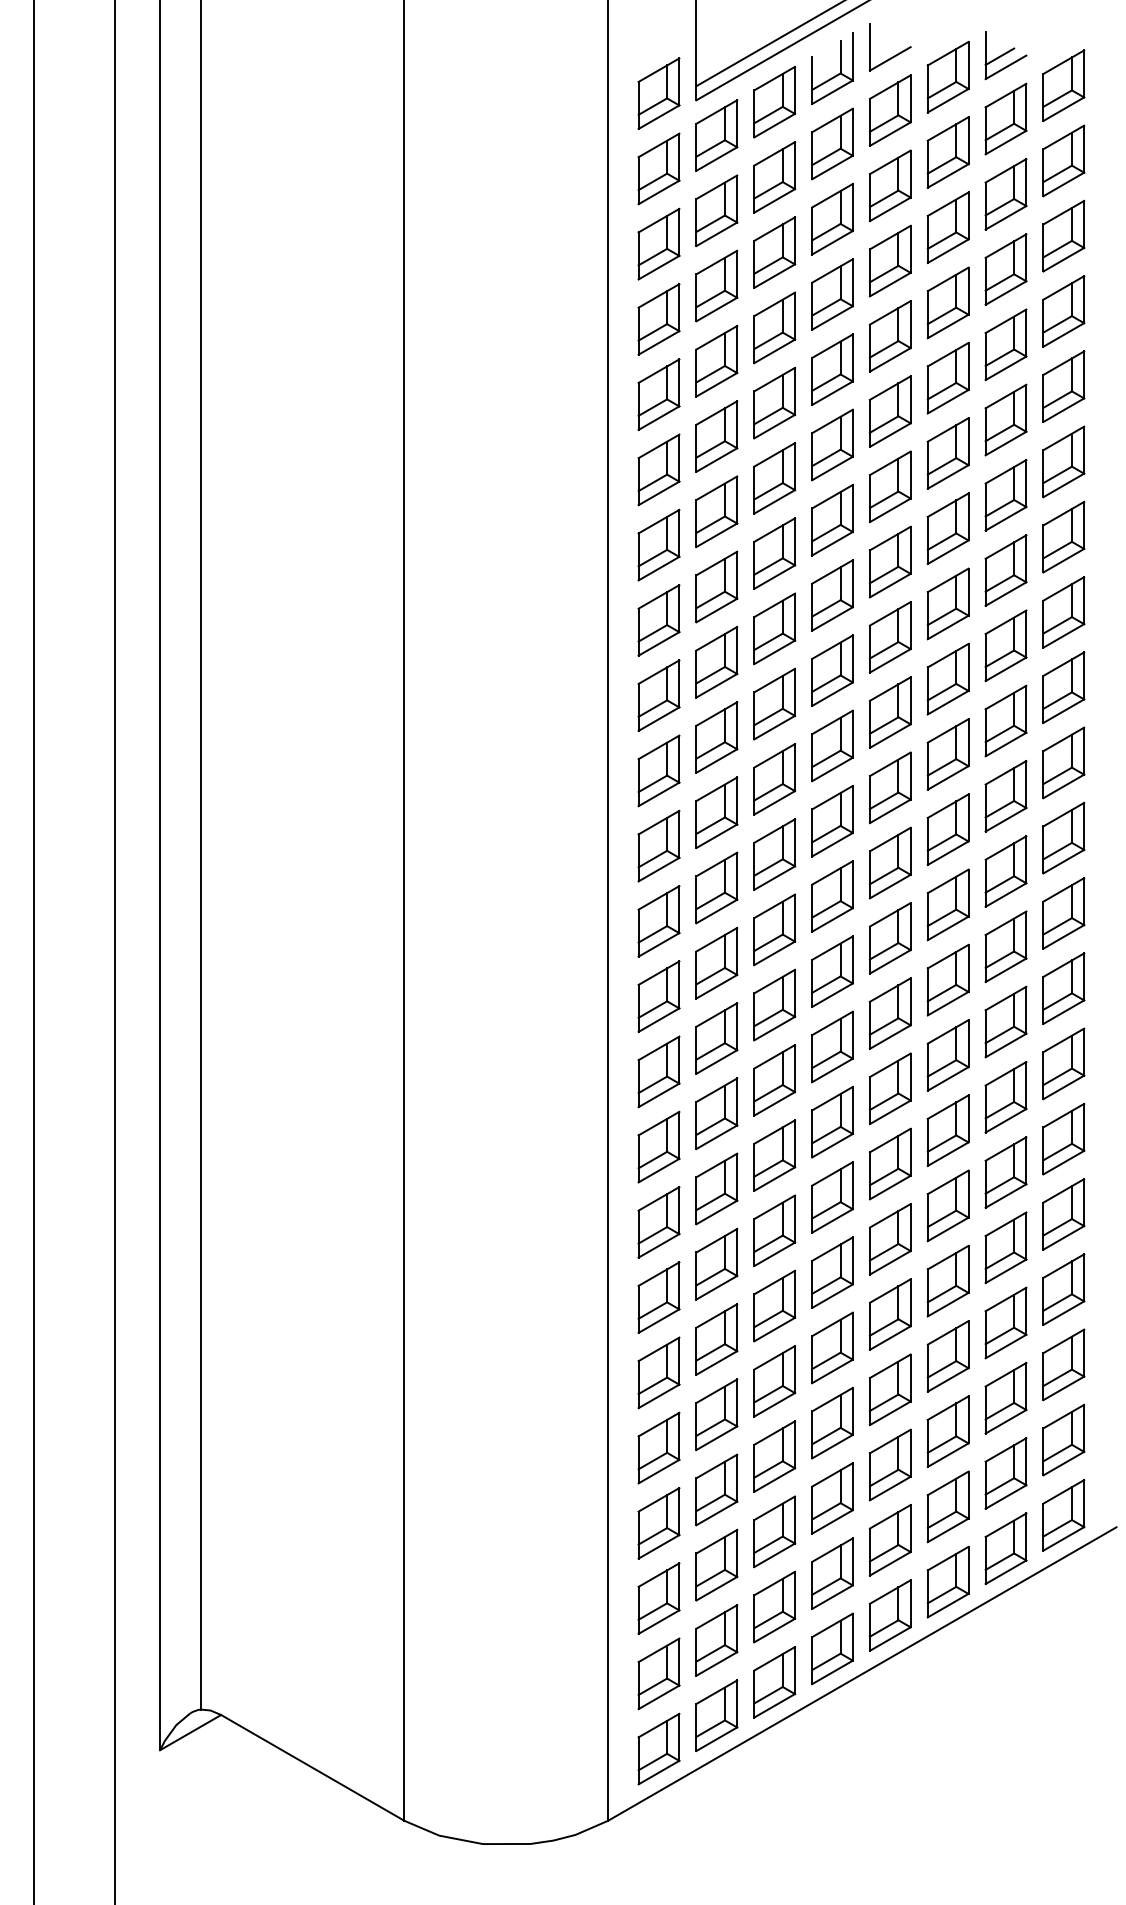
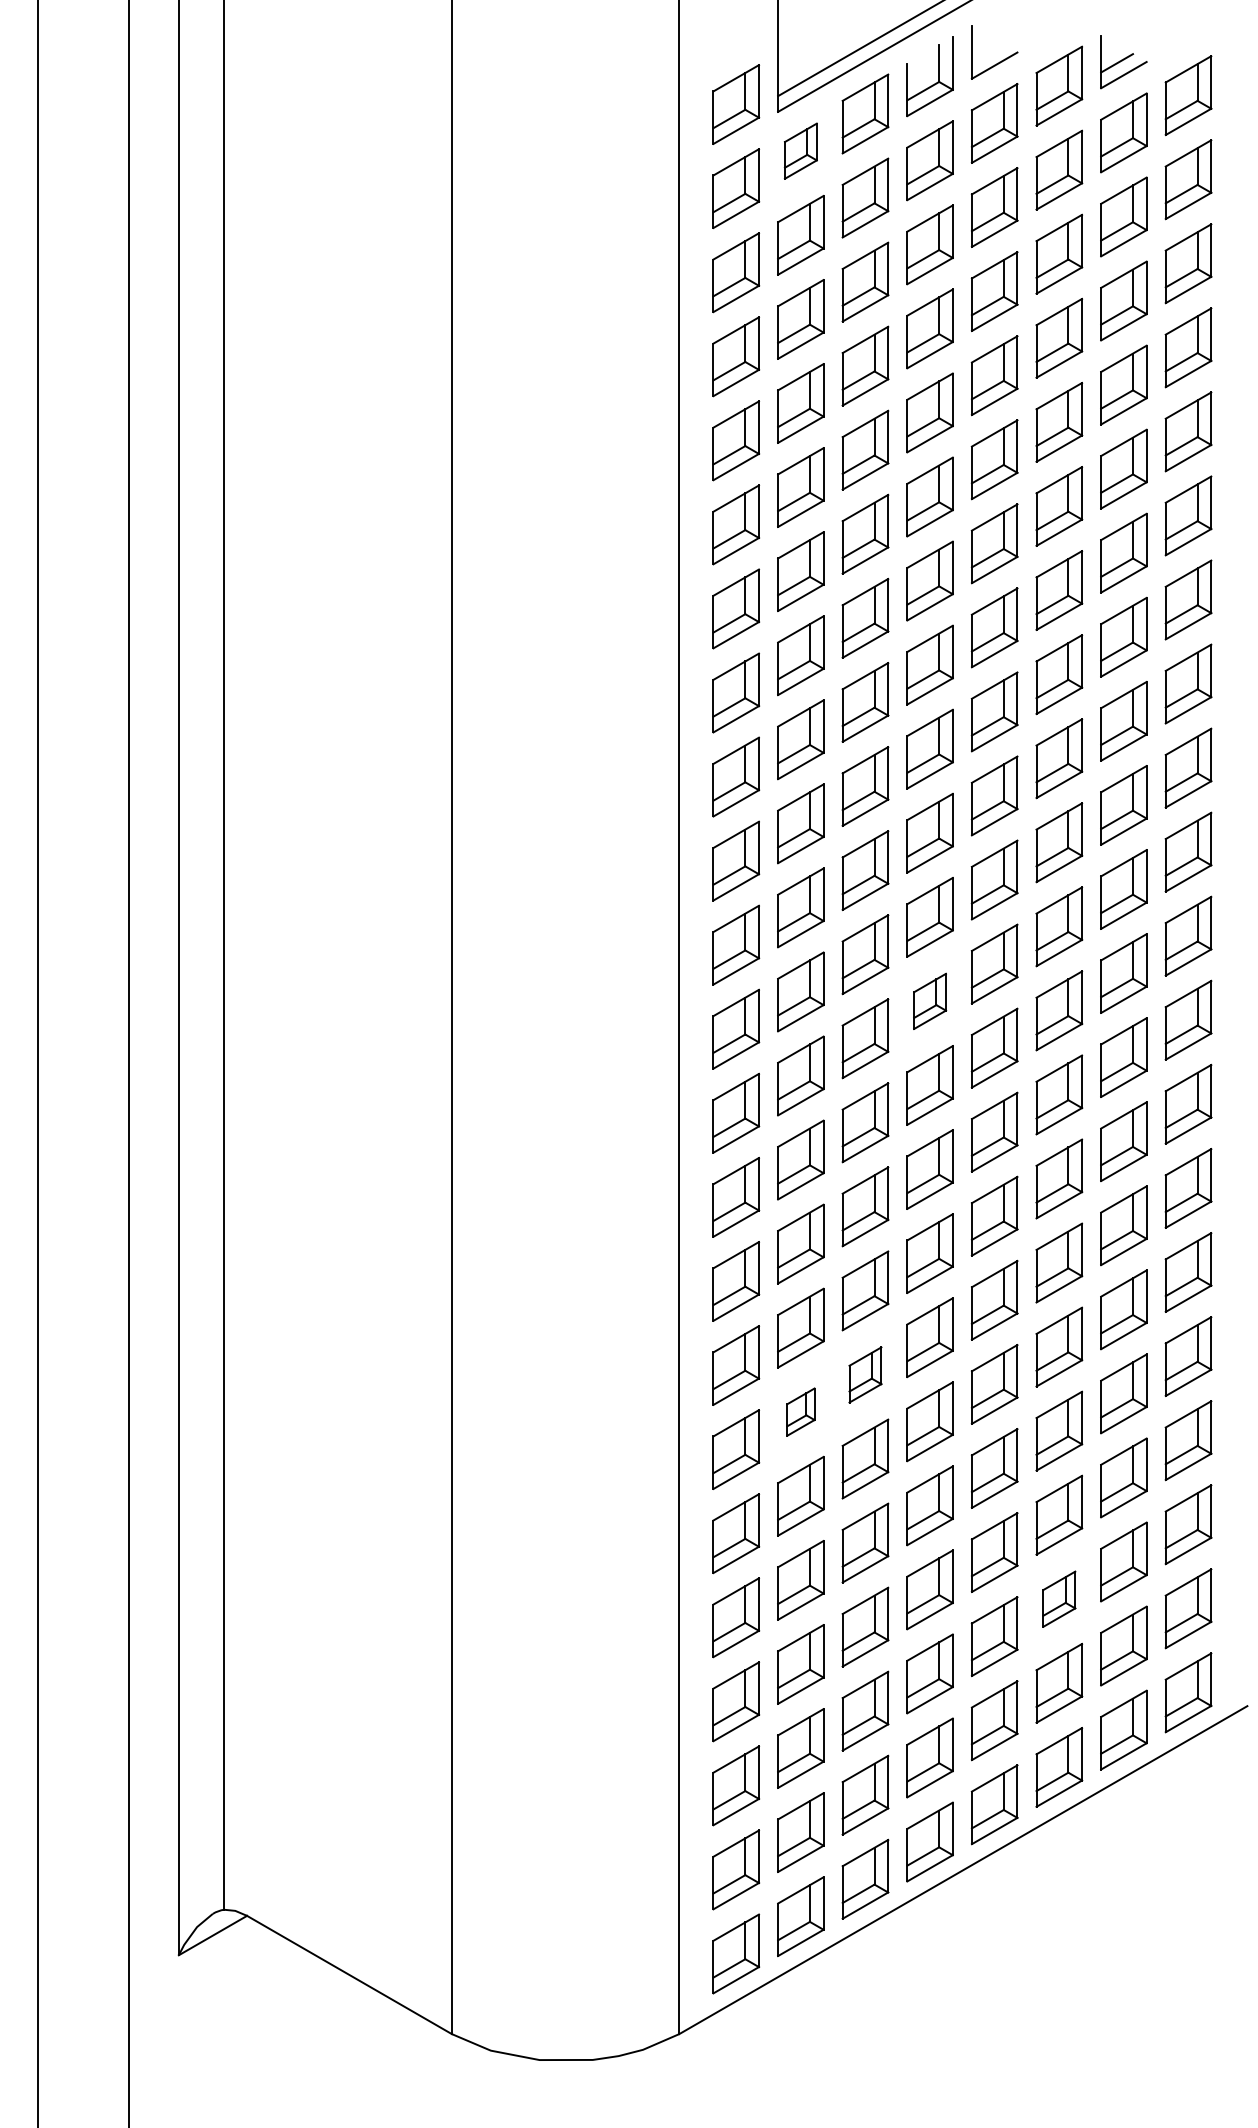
part: (716, 134) -> (800, 150), size x0.7
part: (831, 896) -> (929, 1001), size x0.7
part: (774, 1230) -> (865, 1374), size x0.7
part: (716, 1263) -> (800, 1411), size x0.6
part: (948, 1430) -> (1059, 1598), size x0.7

